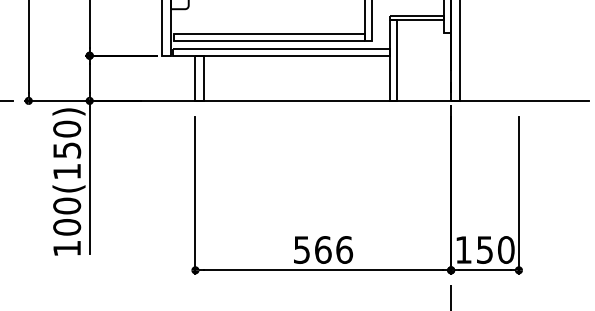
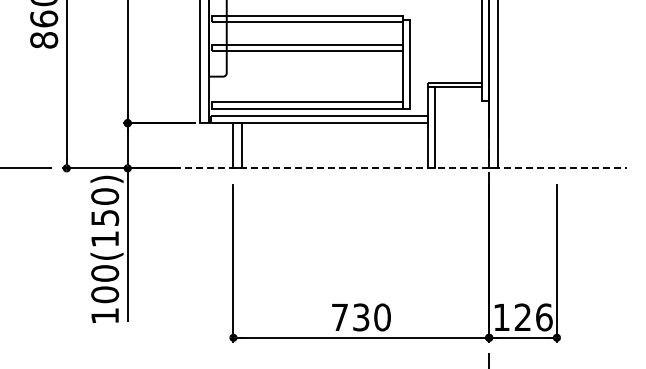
line: (341, 101) -> (379, 168), solid -> dashed
text: (323, 250) -> (361, 317), 566 -> 730
text: (495, 250) -> (533, 317), 150 -> 126

